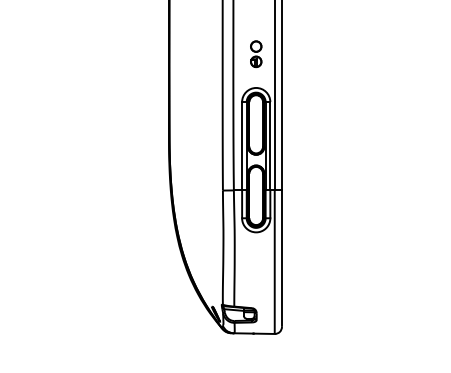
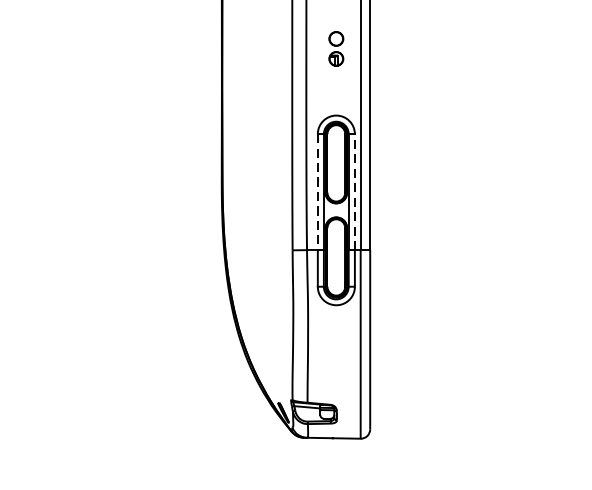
part: (256, 54) -> (336, 49), moved
line: (270, 145) -> (355, 191), solid -> dashed
line: (242, 146) -> (318, 192), solid -> dashed

